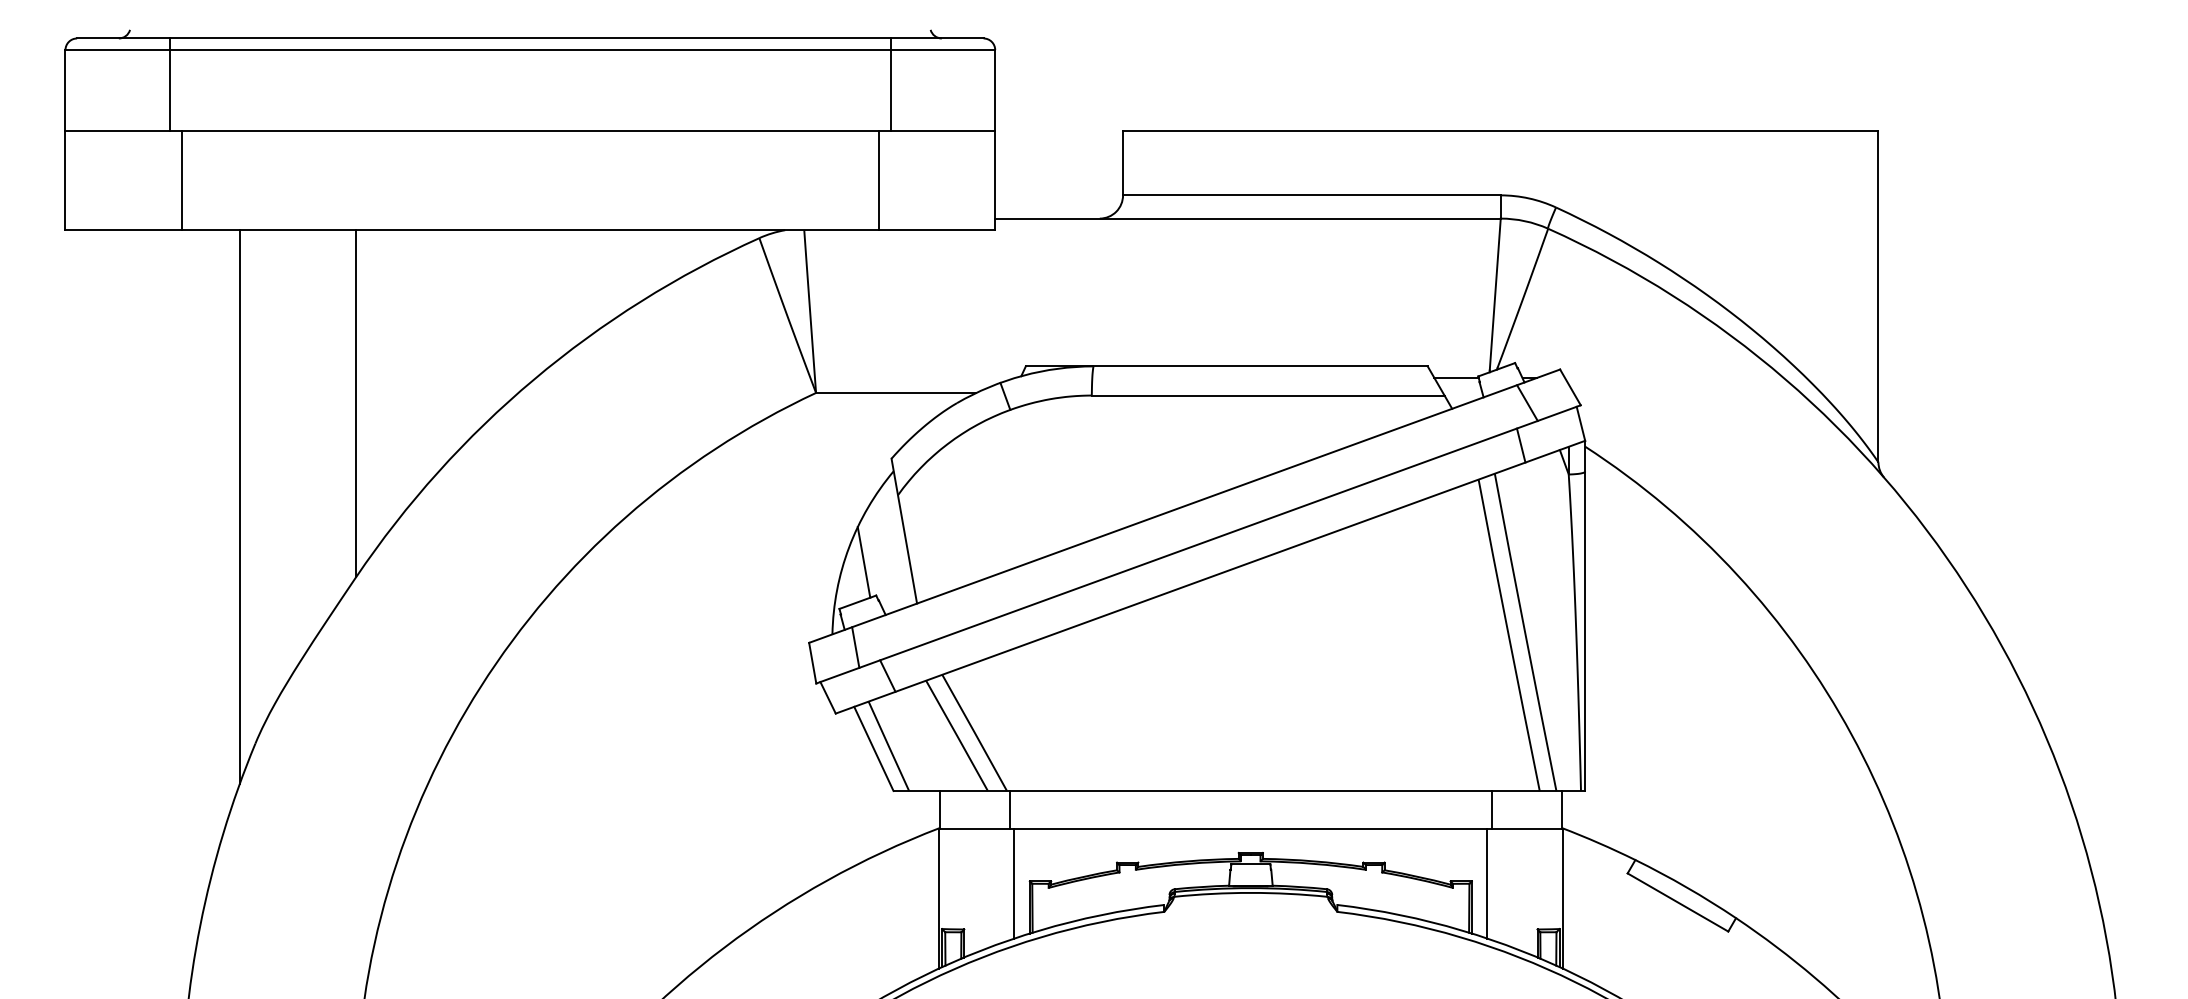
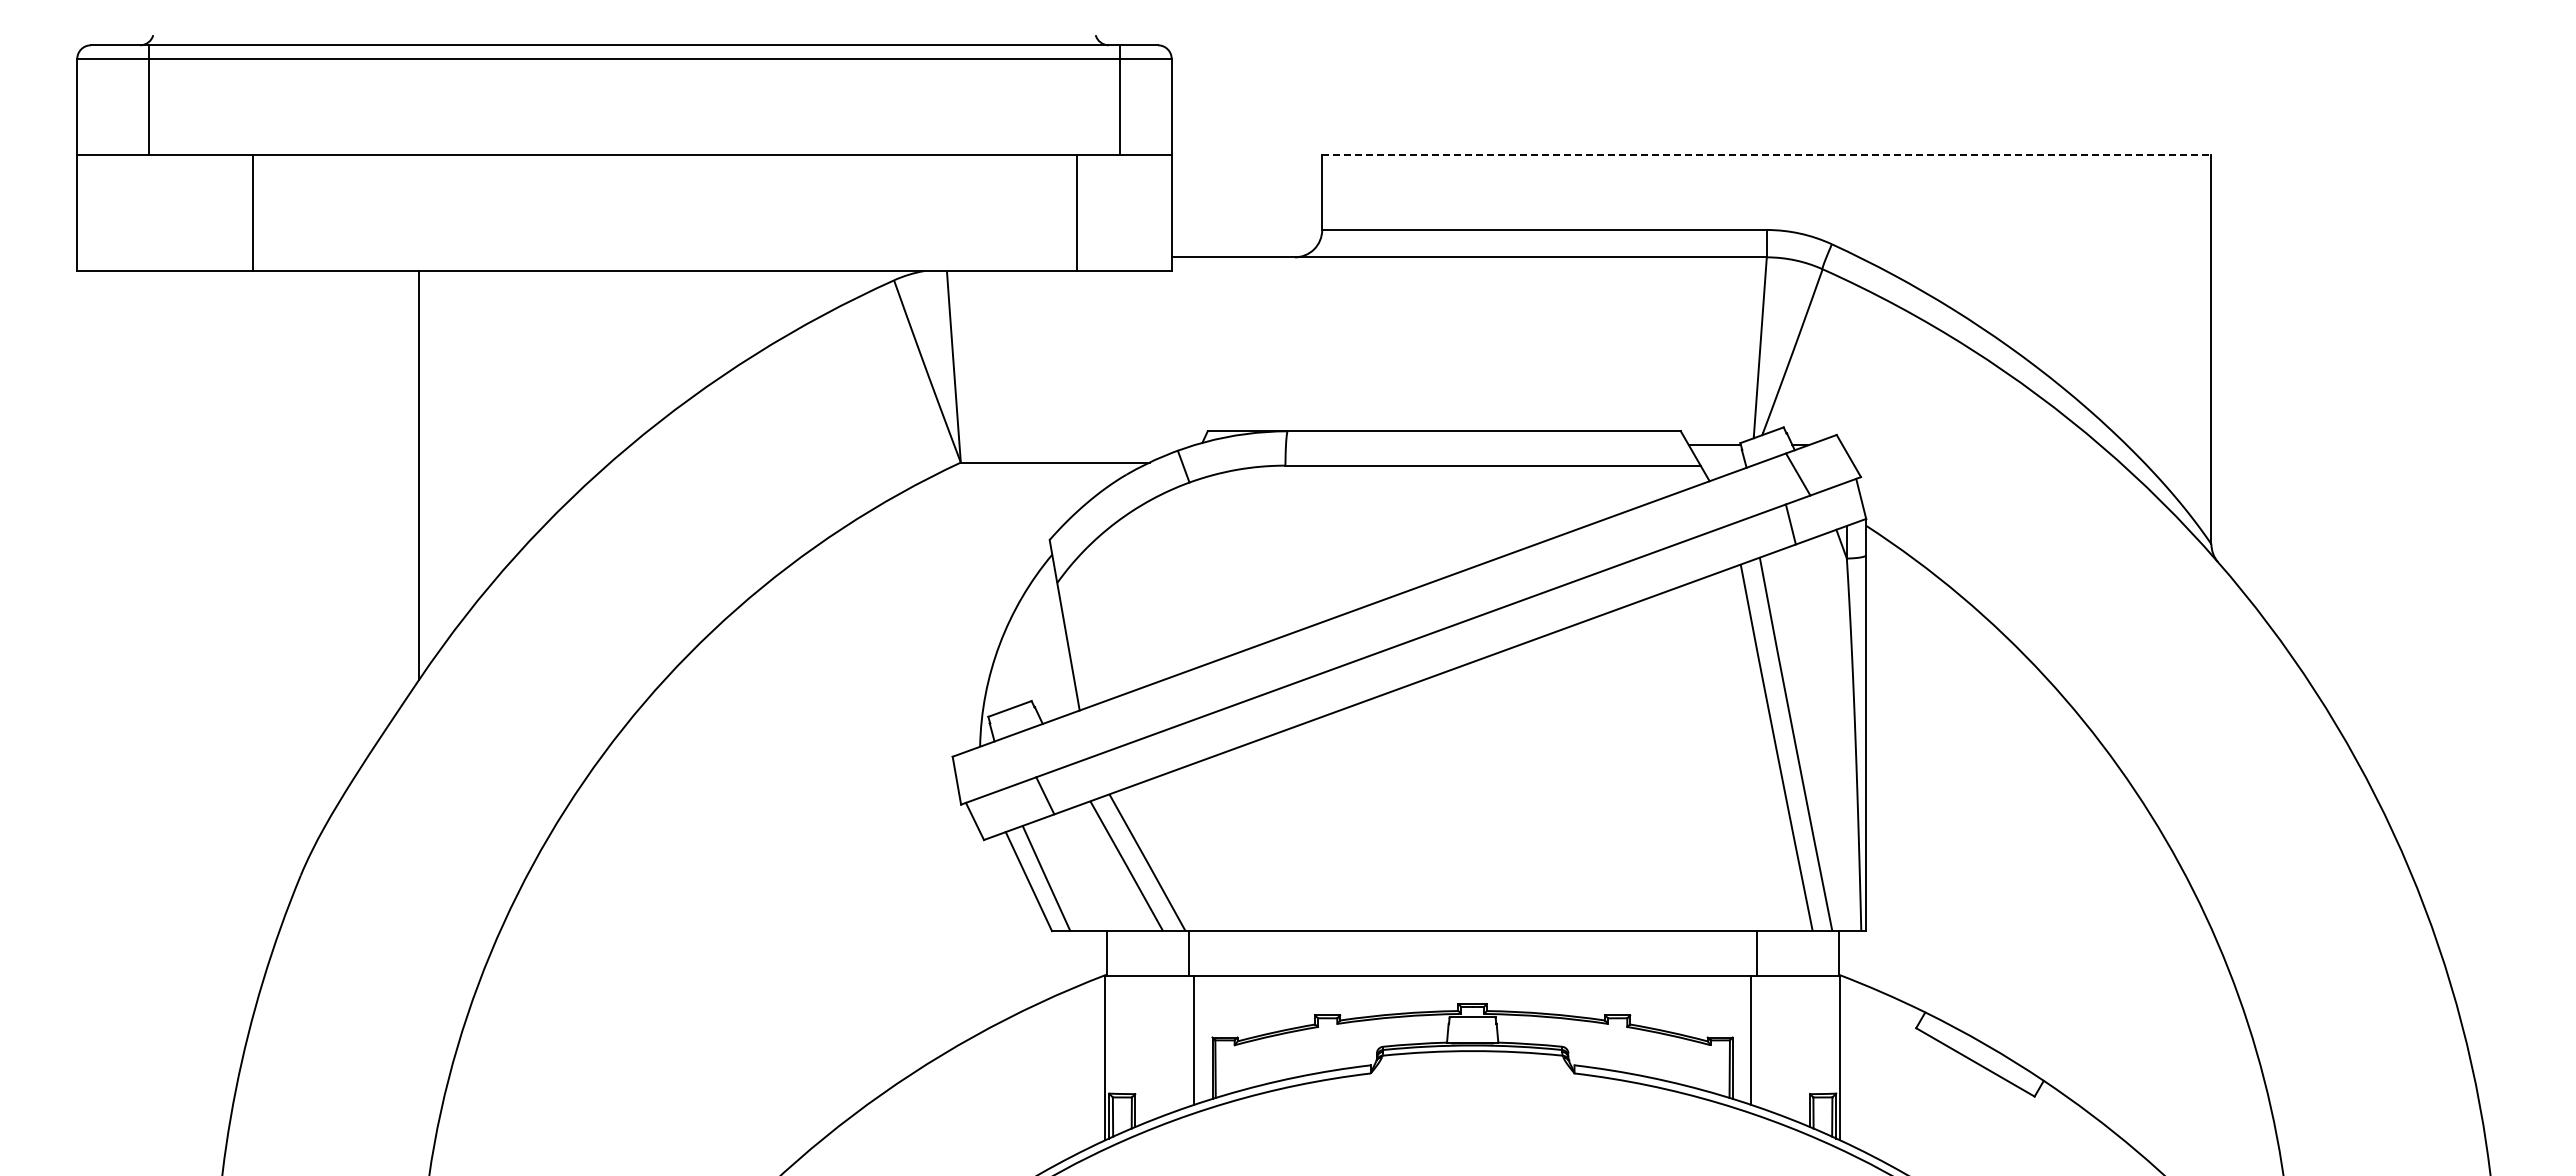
line: (170, 84) -> (149, 99), moved
line: (890, 84) -> (1119, 99), moved
line: (1500, 131) -> (1766, 154), solid -> dashed
line: (182, 180) -> (253, 212), moved
line: (878, 180) -> (1076, 212), moved
line: (239, 506) -> (282, 596), removed
line: (863, 561) -> (1016, 661), removed
line: (855, 647) -> (1007, 762), removed

